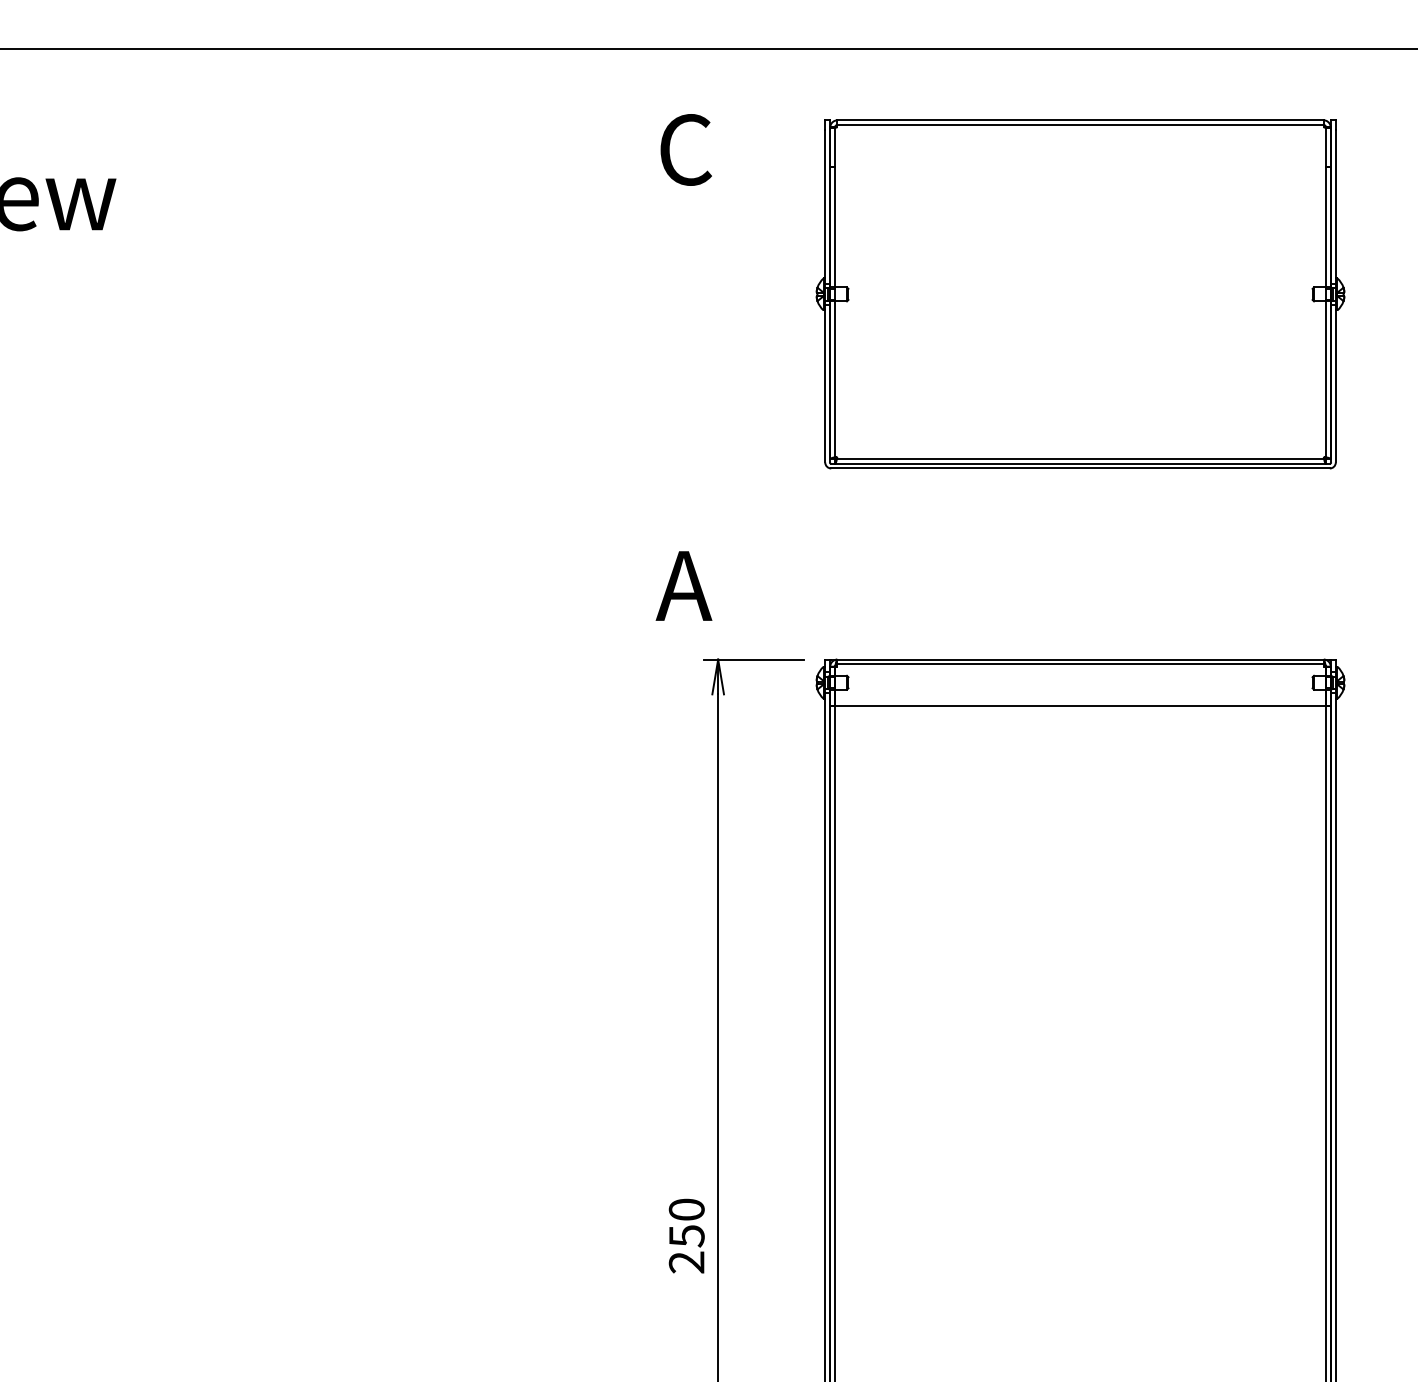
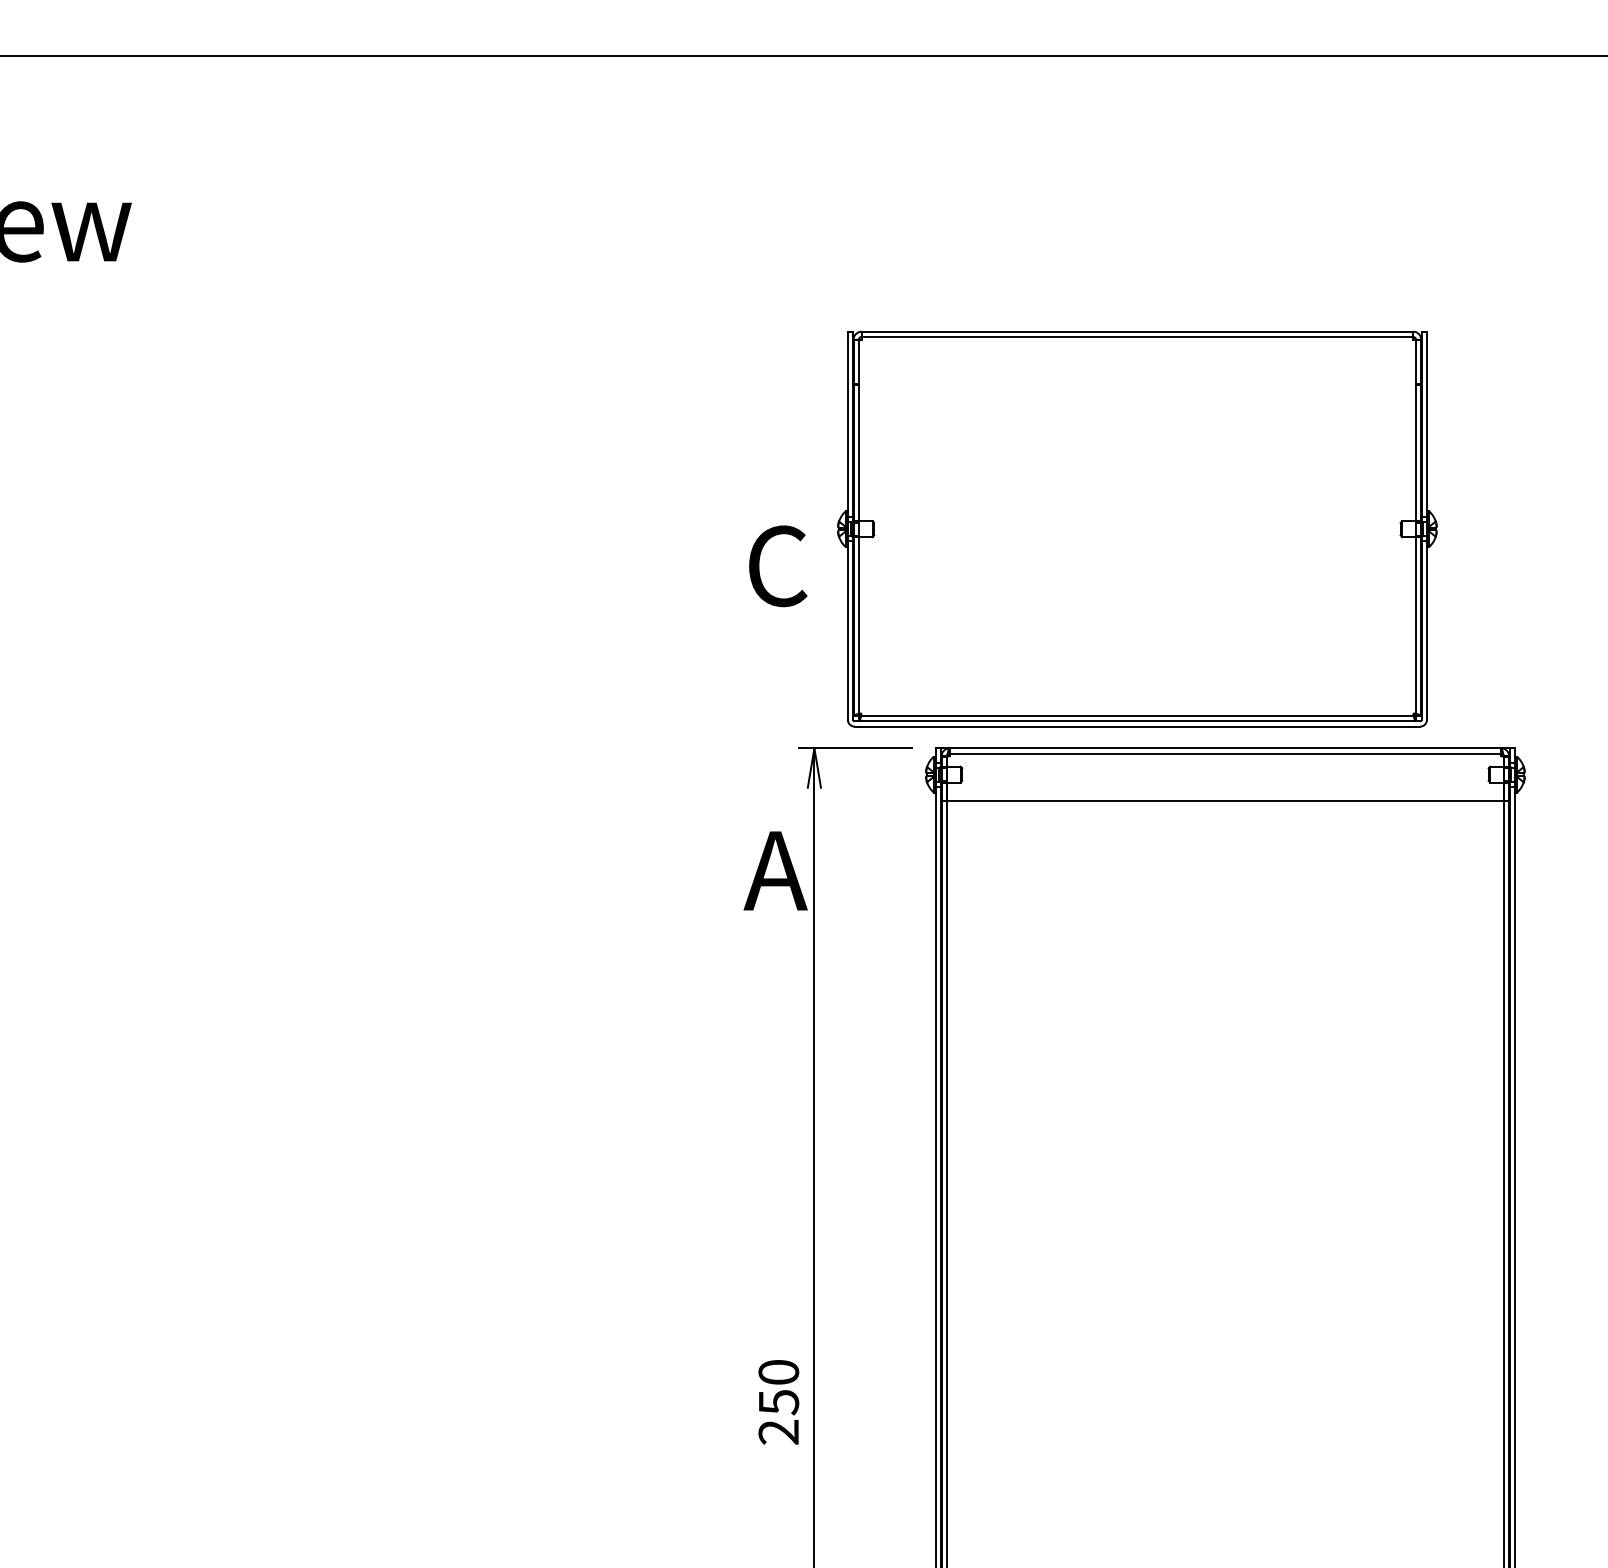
text: (686, 150) -> (778, 566), moved
part: (1080, 293) -> (1137, 528), moved
text: (683, 585) -> (775, 870), moved

